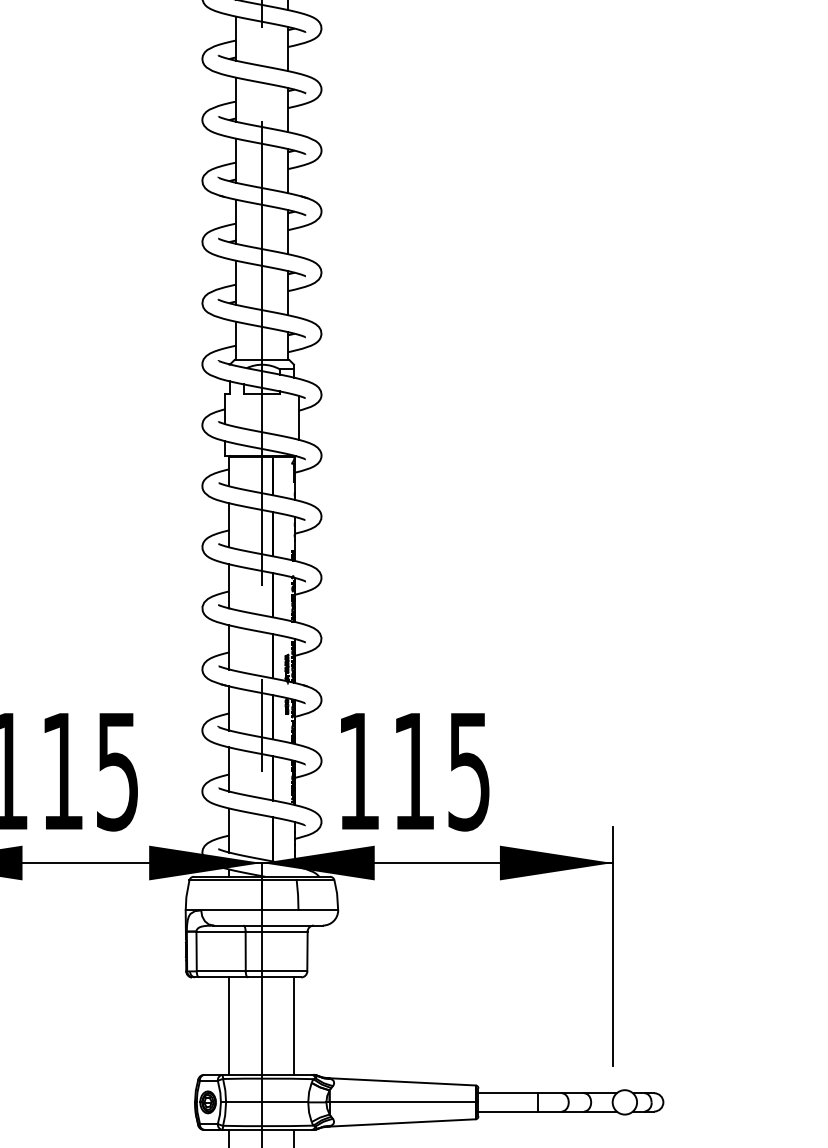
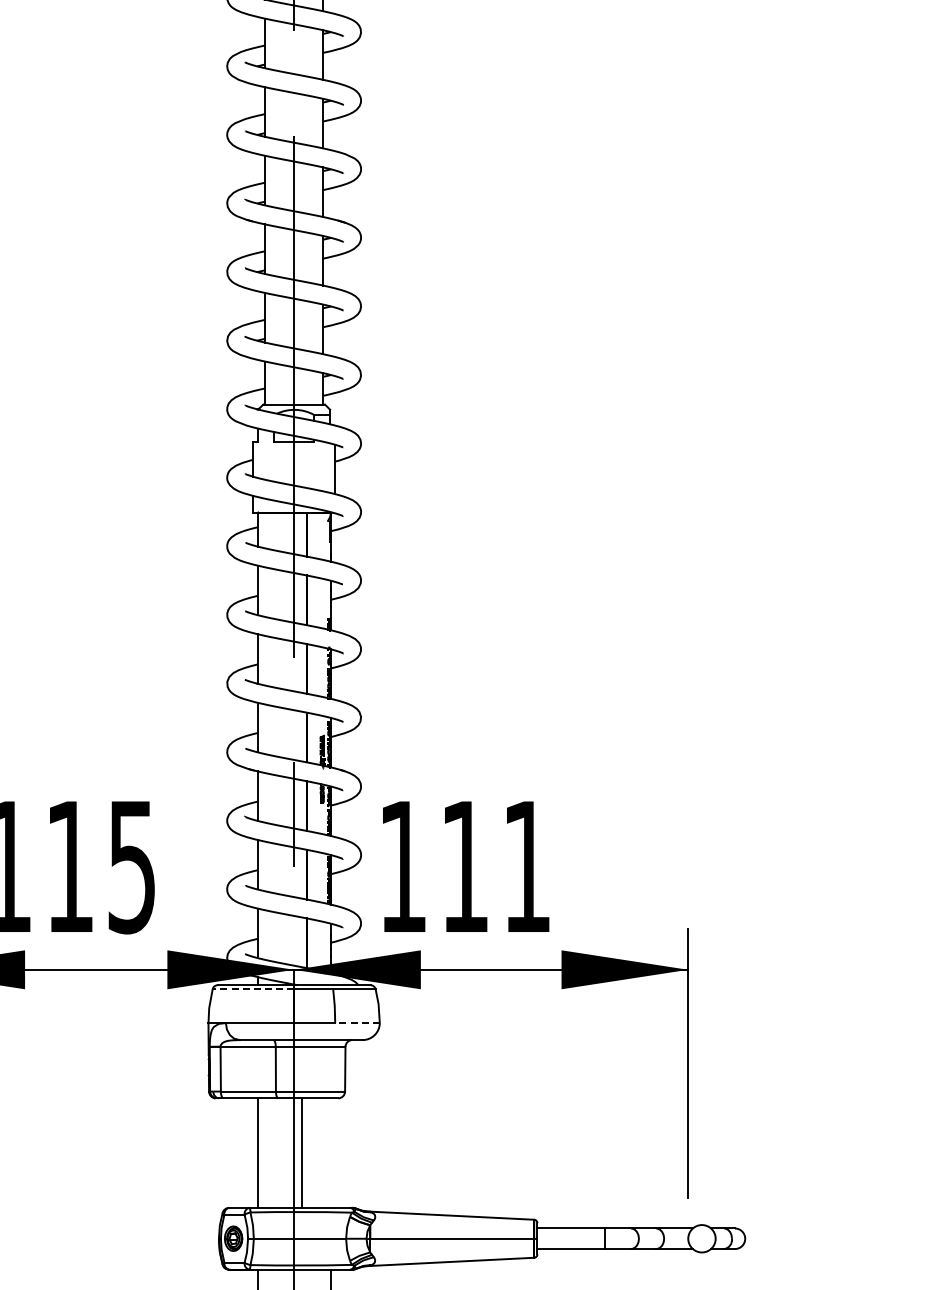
text: (468, 772) -> (526, 867), 115 -> 111
line: (225, 880) -> (253, 989), solid -> dashed
line: (318, 910) -> (357, 1023), solid -> dashed
line: (294, 1025) -> (301, 1152), moved

